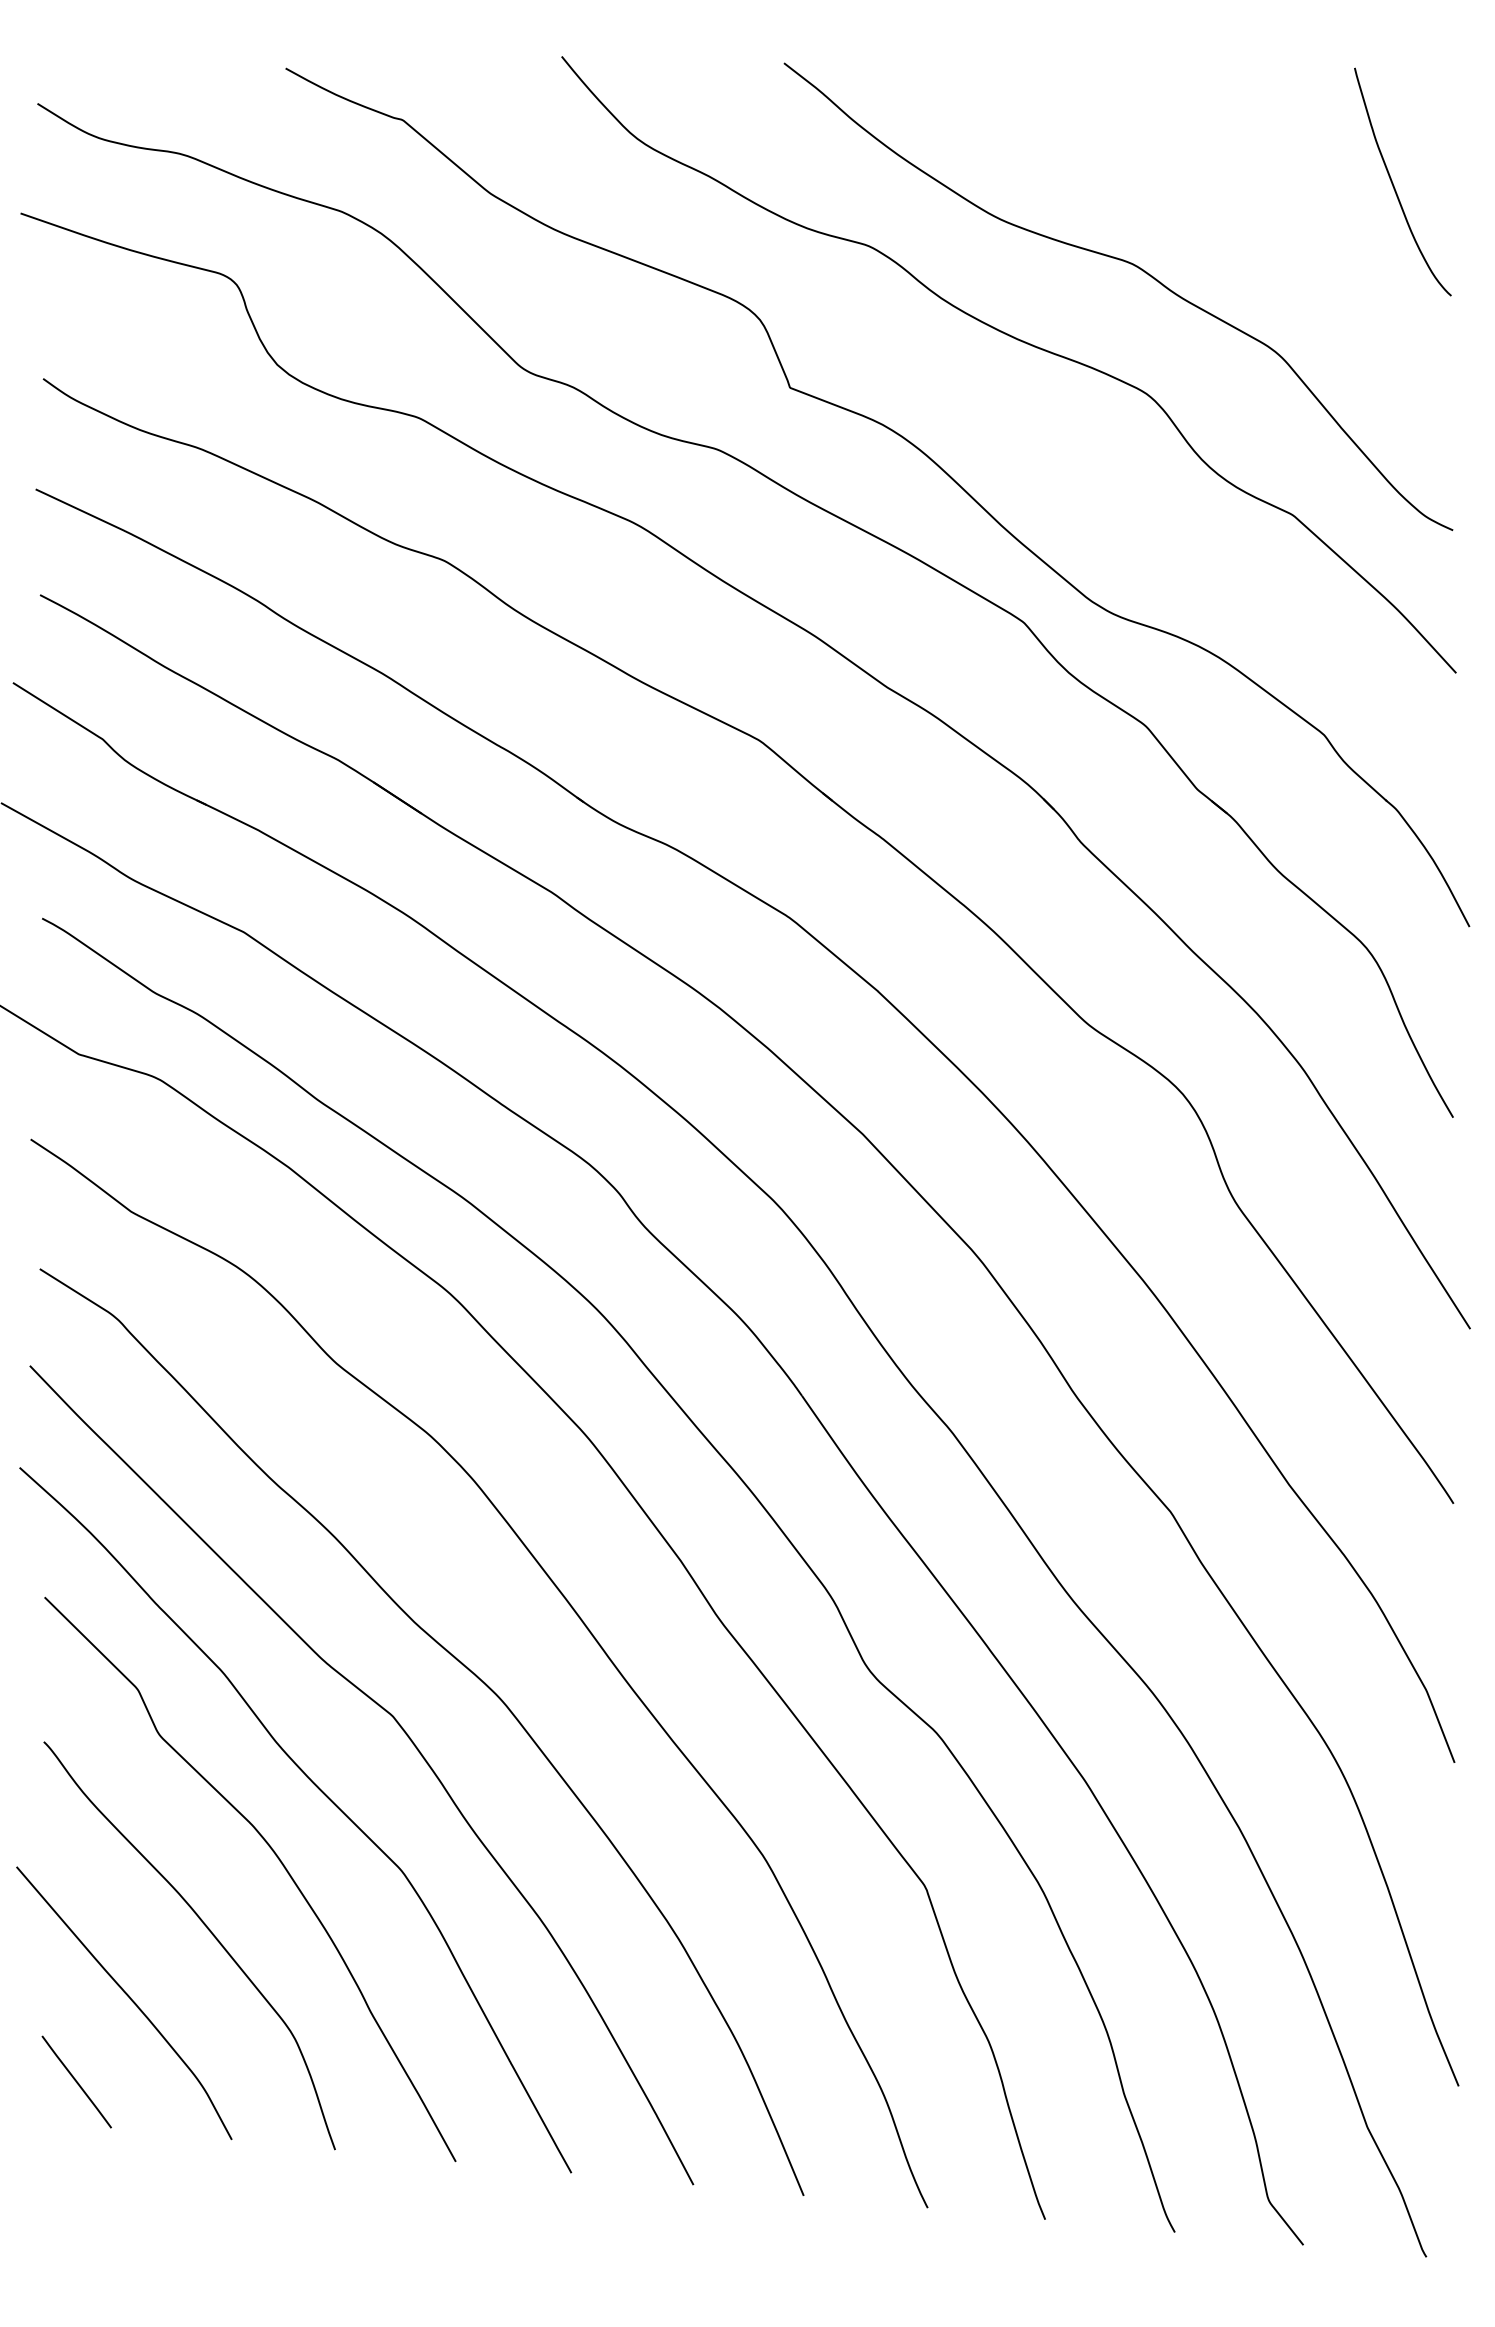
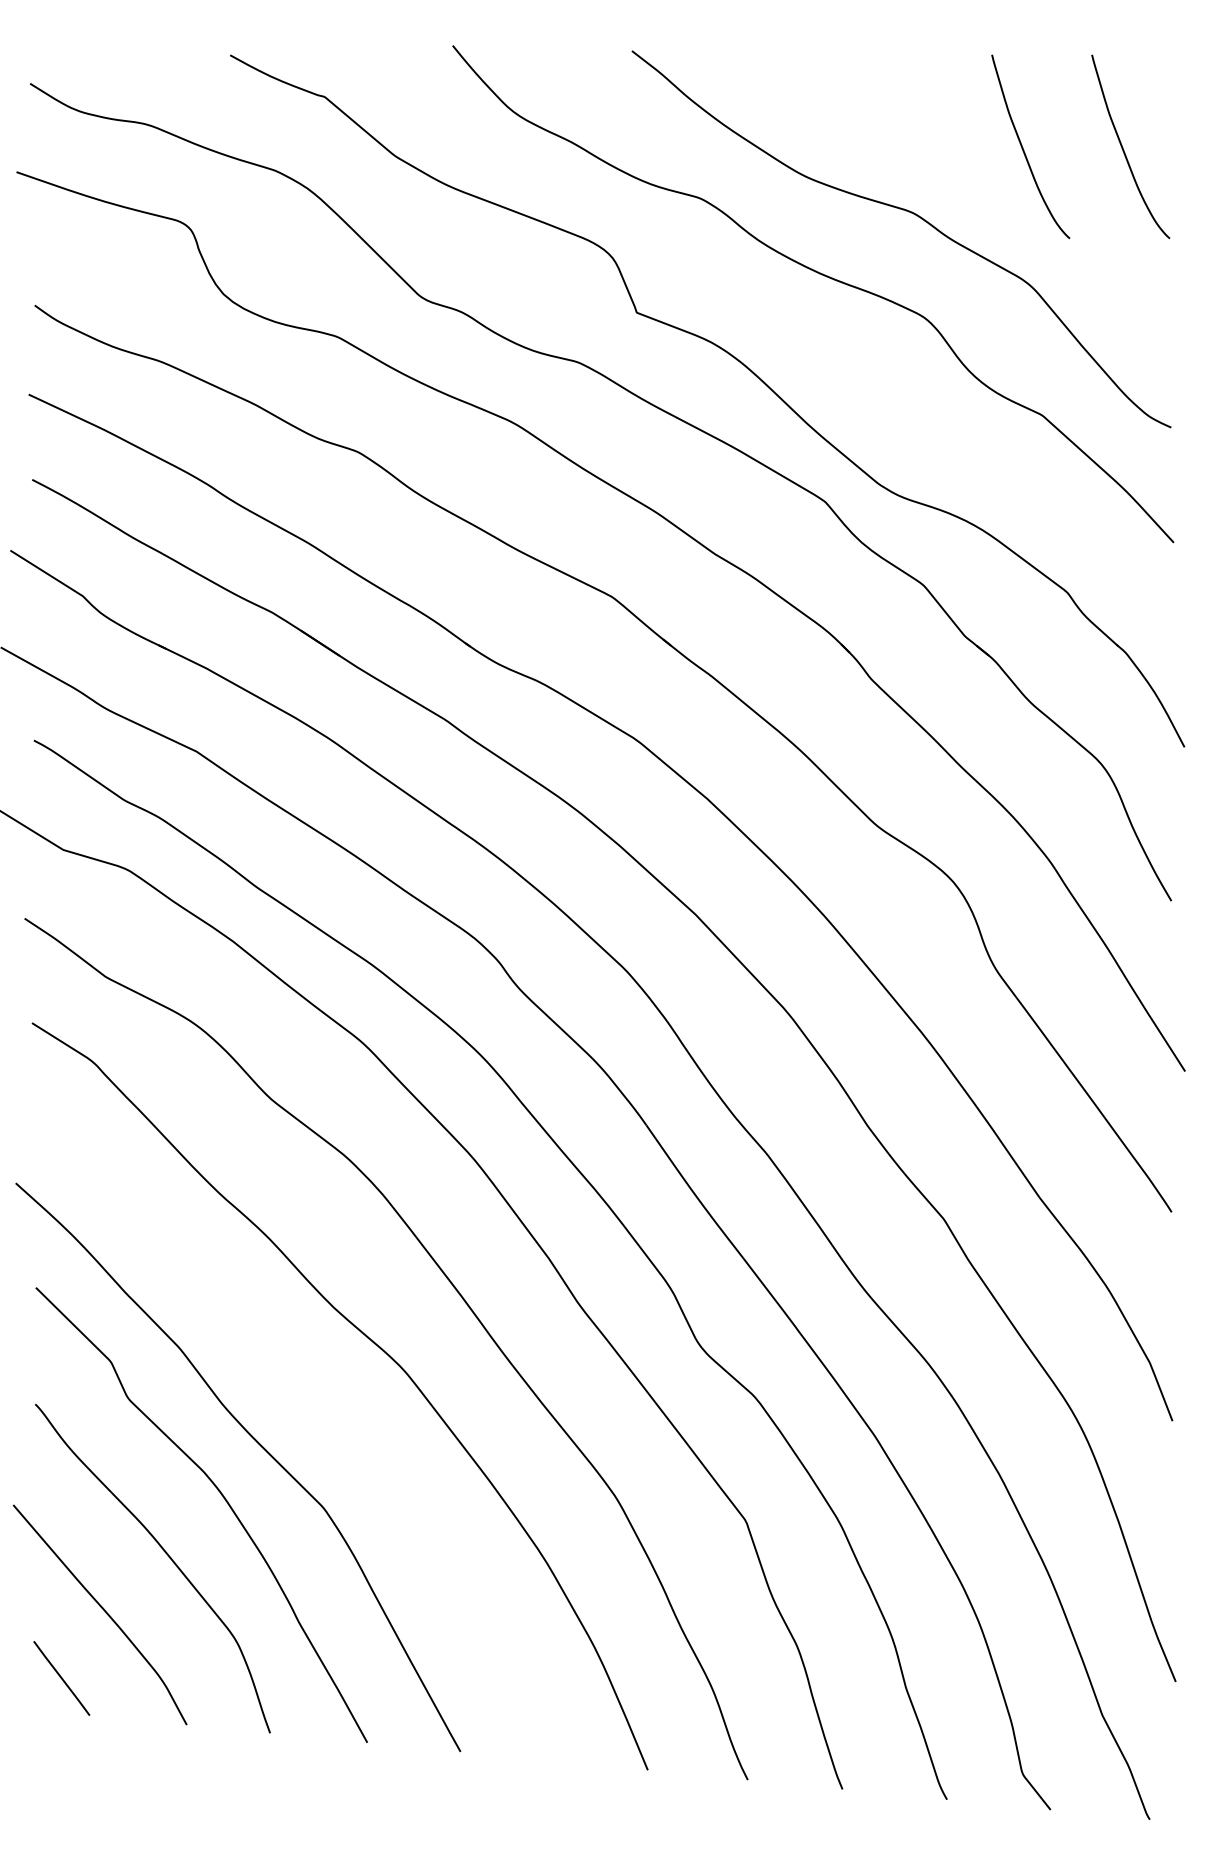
curve: (1269, 182) -> (1023, 147), added
curve: (408, 1739) -> (329, 1402), removed

